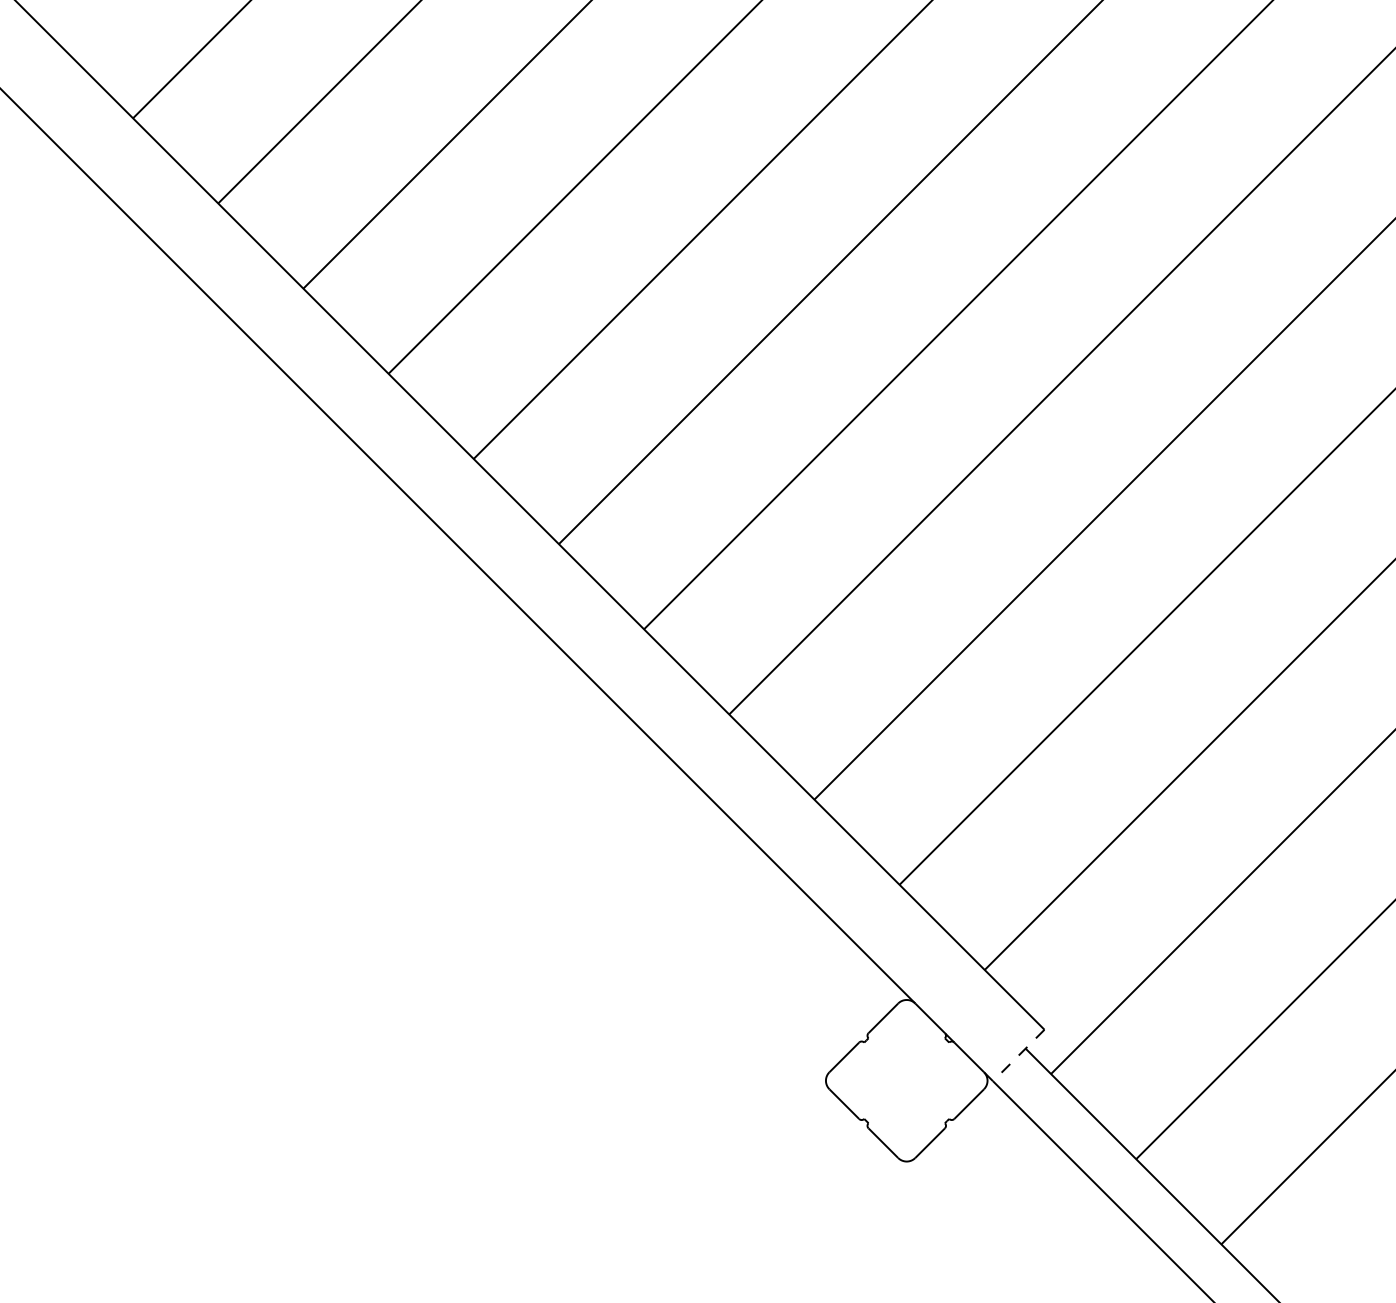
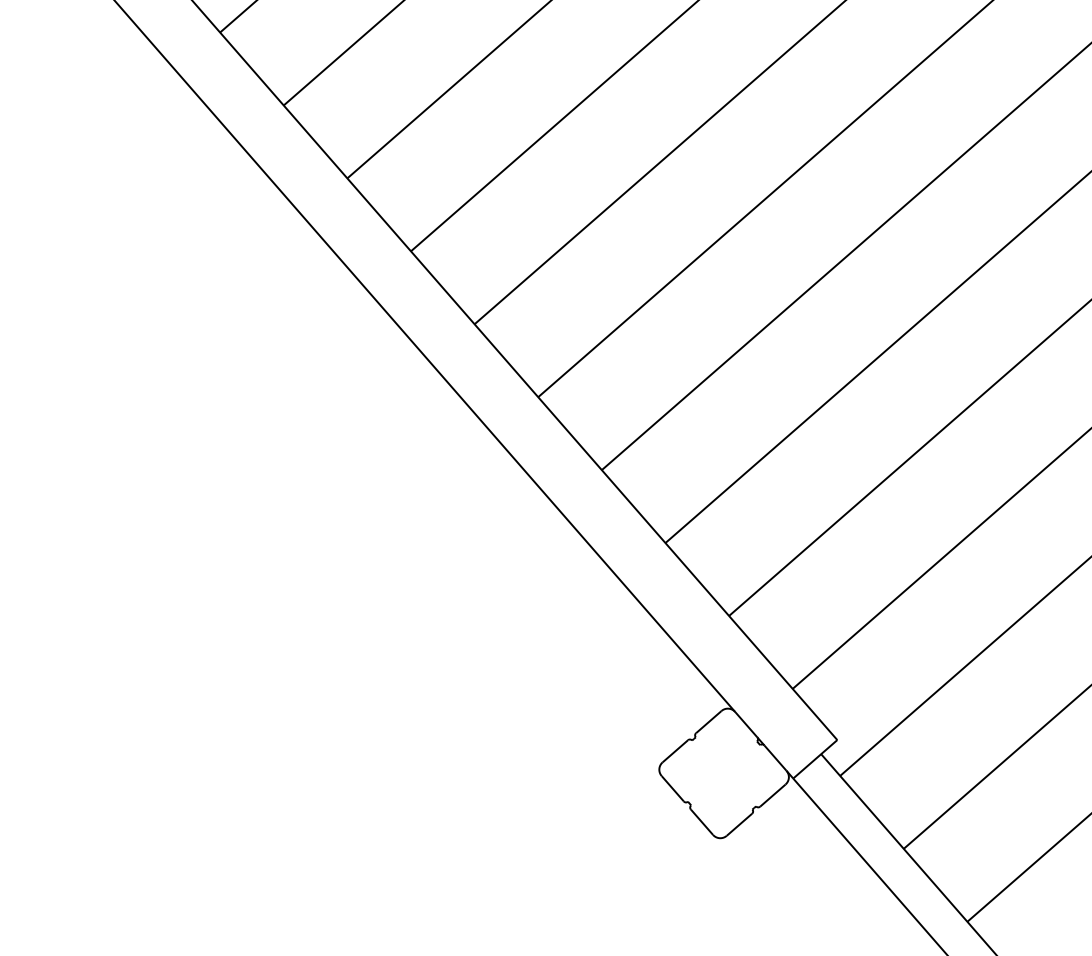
line: (1018, 1055) -> (815, 759), dashed -> solid

